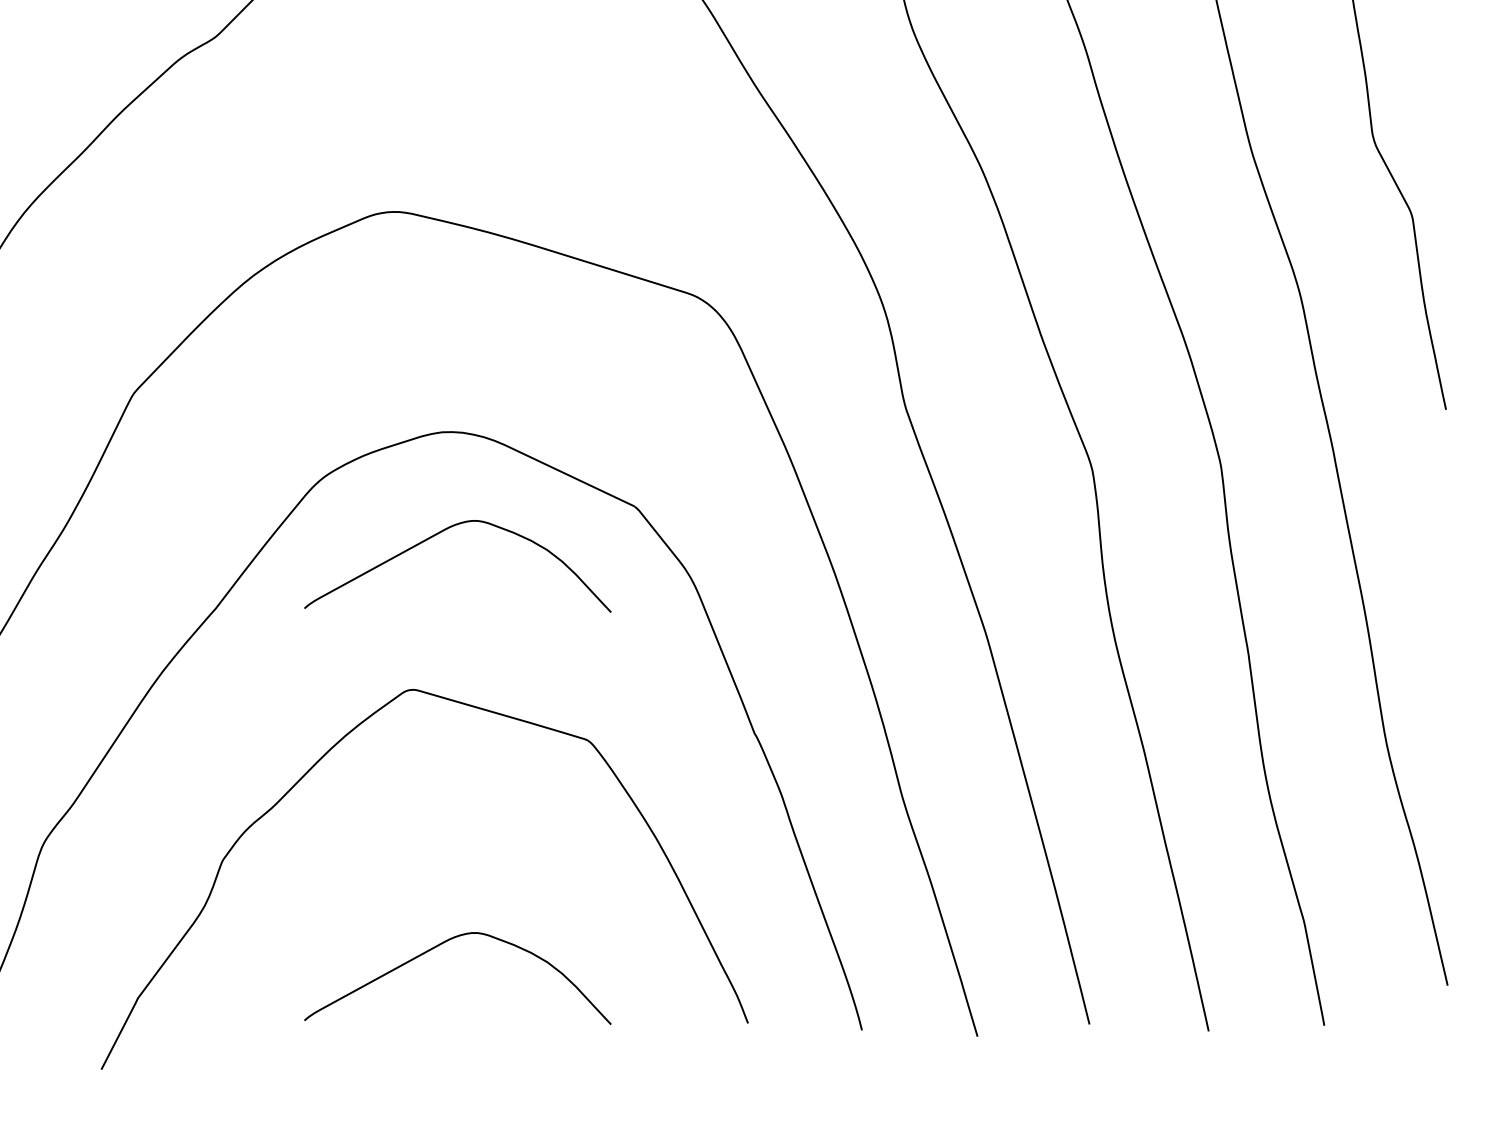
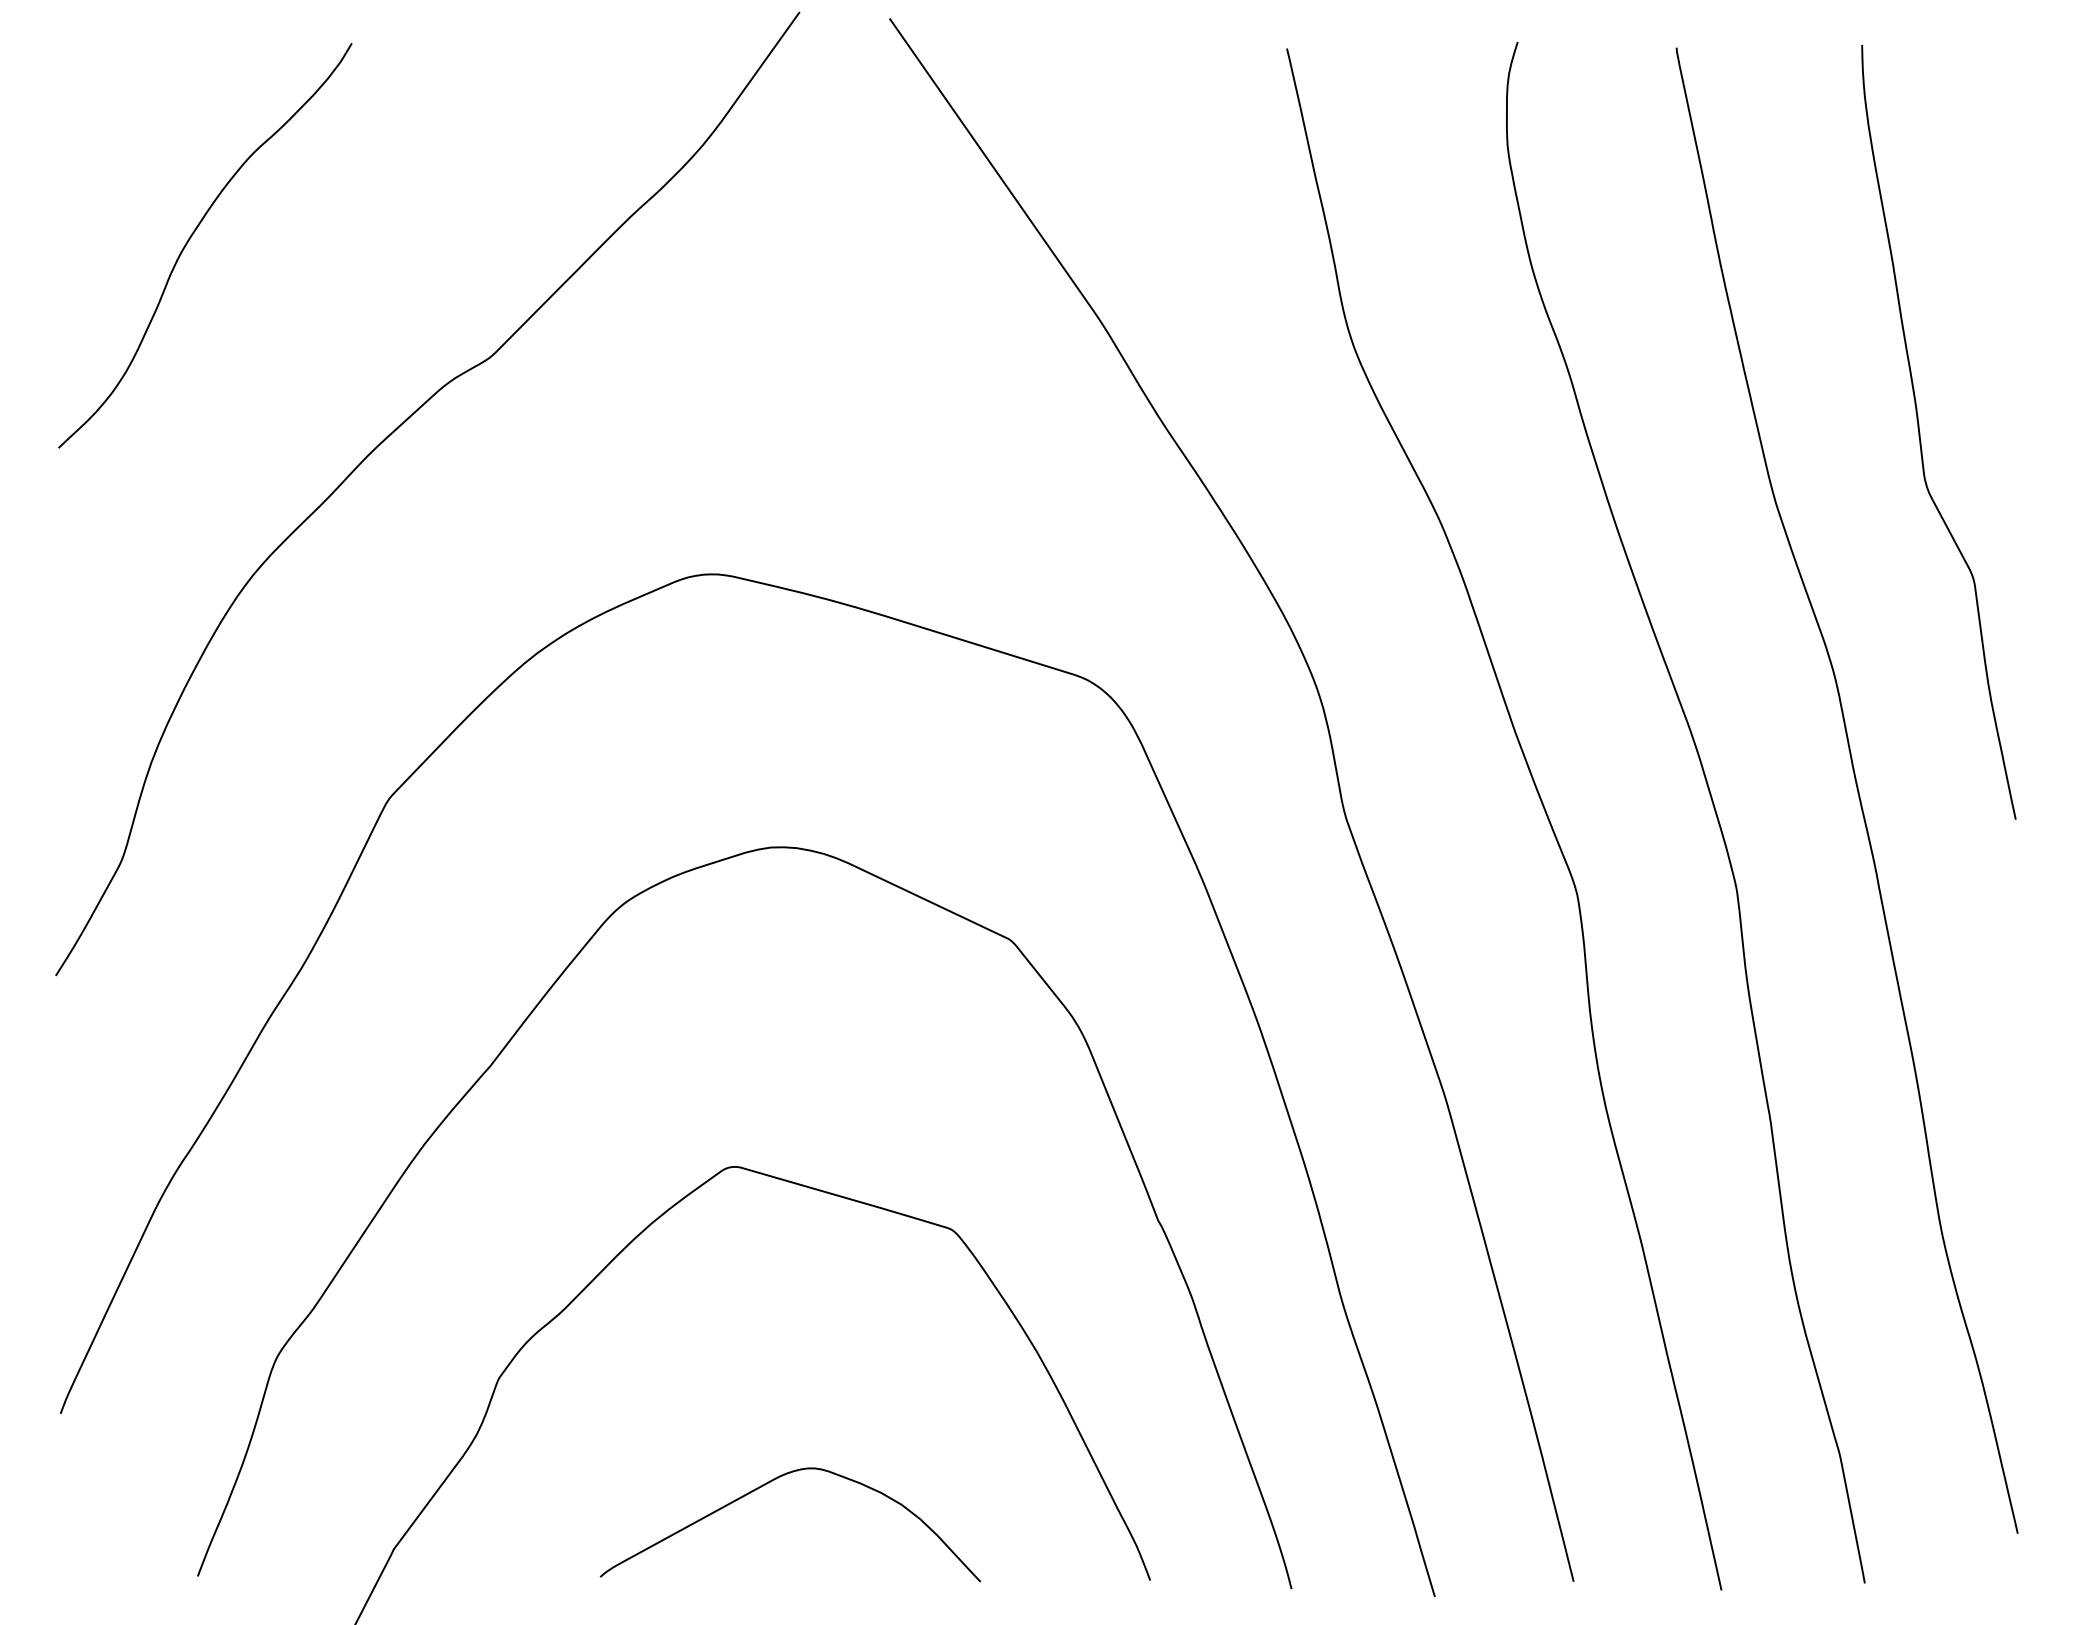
curve: (439, 533) -> (767, 973), removed

